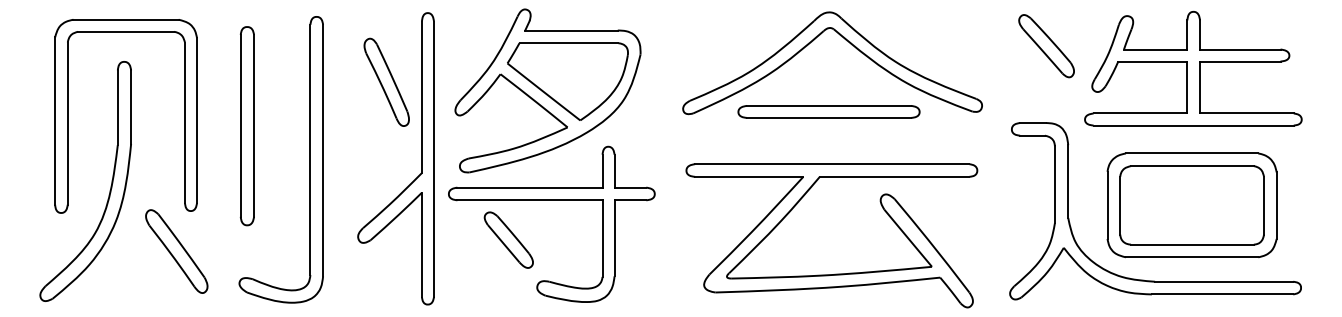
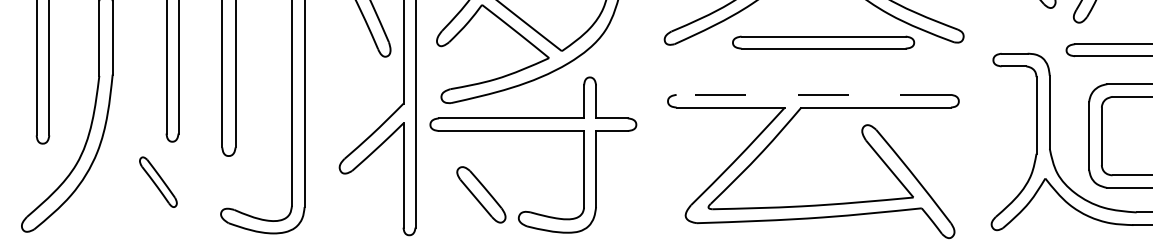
part: (828, 111) -> (823, 42), moved
line: (831, 164) -> (813, 95), solid -> dashed
part: (508, 239) -> (481, 194), moved
part: (176, 251) -> (158, 182), size x0.6

